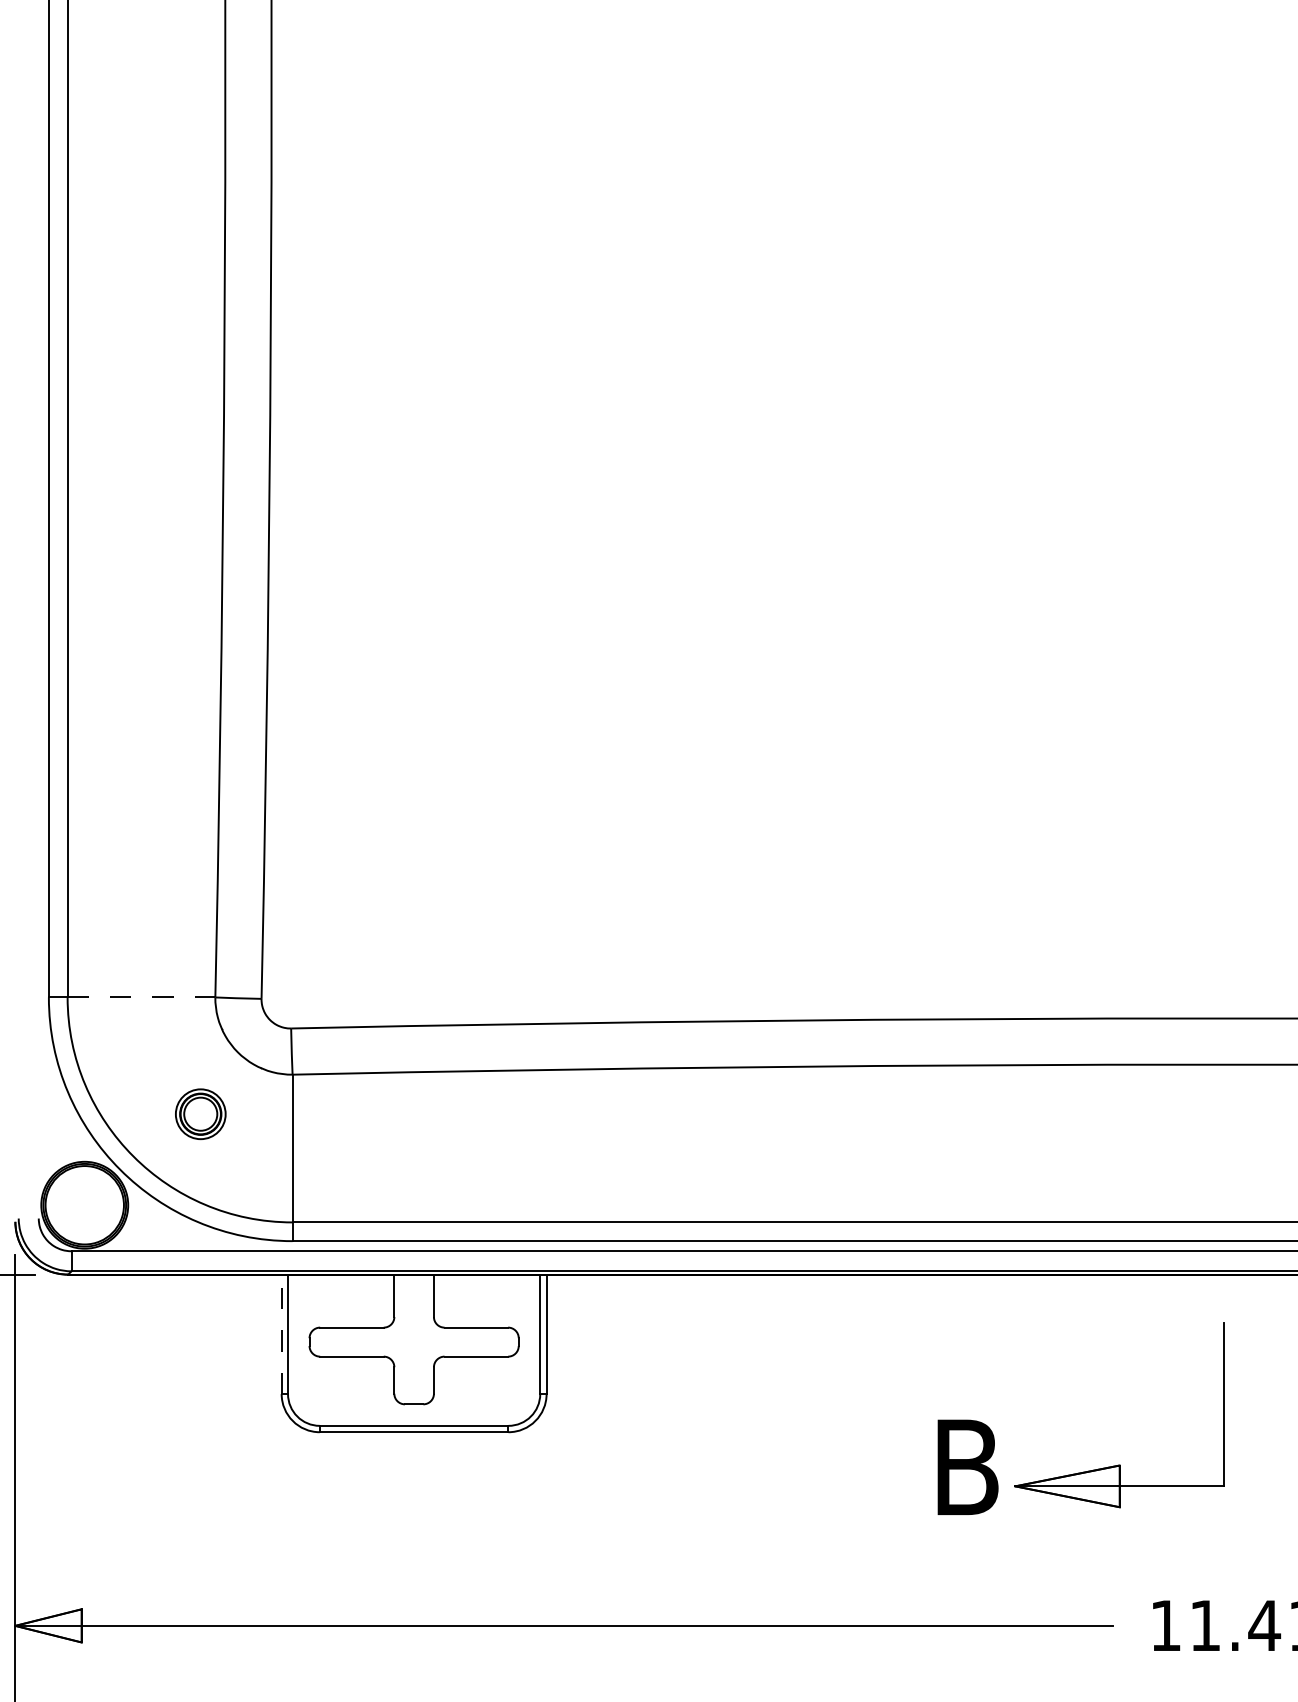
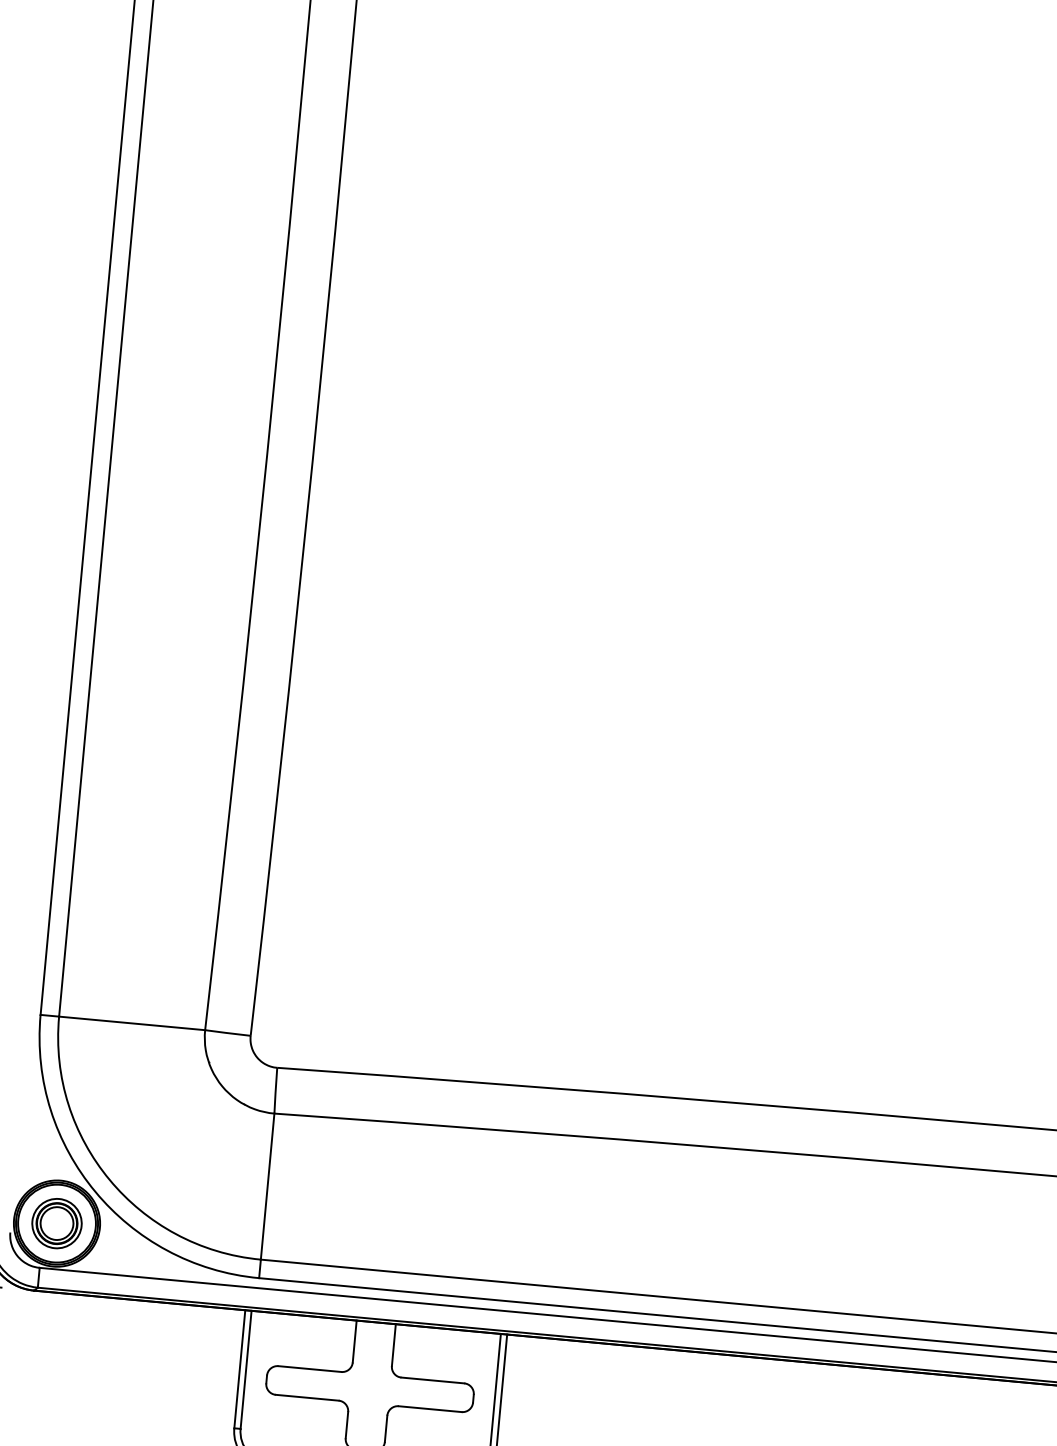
line: (141, 997) -> (132, 1023), dashed -> solid
part: (200, 1114) -> (56, 1223), moved
line: (281, 1334) -> (239, 1369), dashed -> solid

